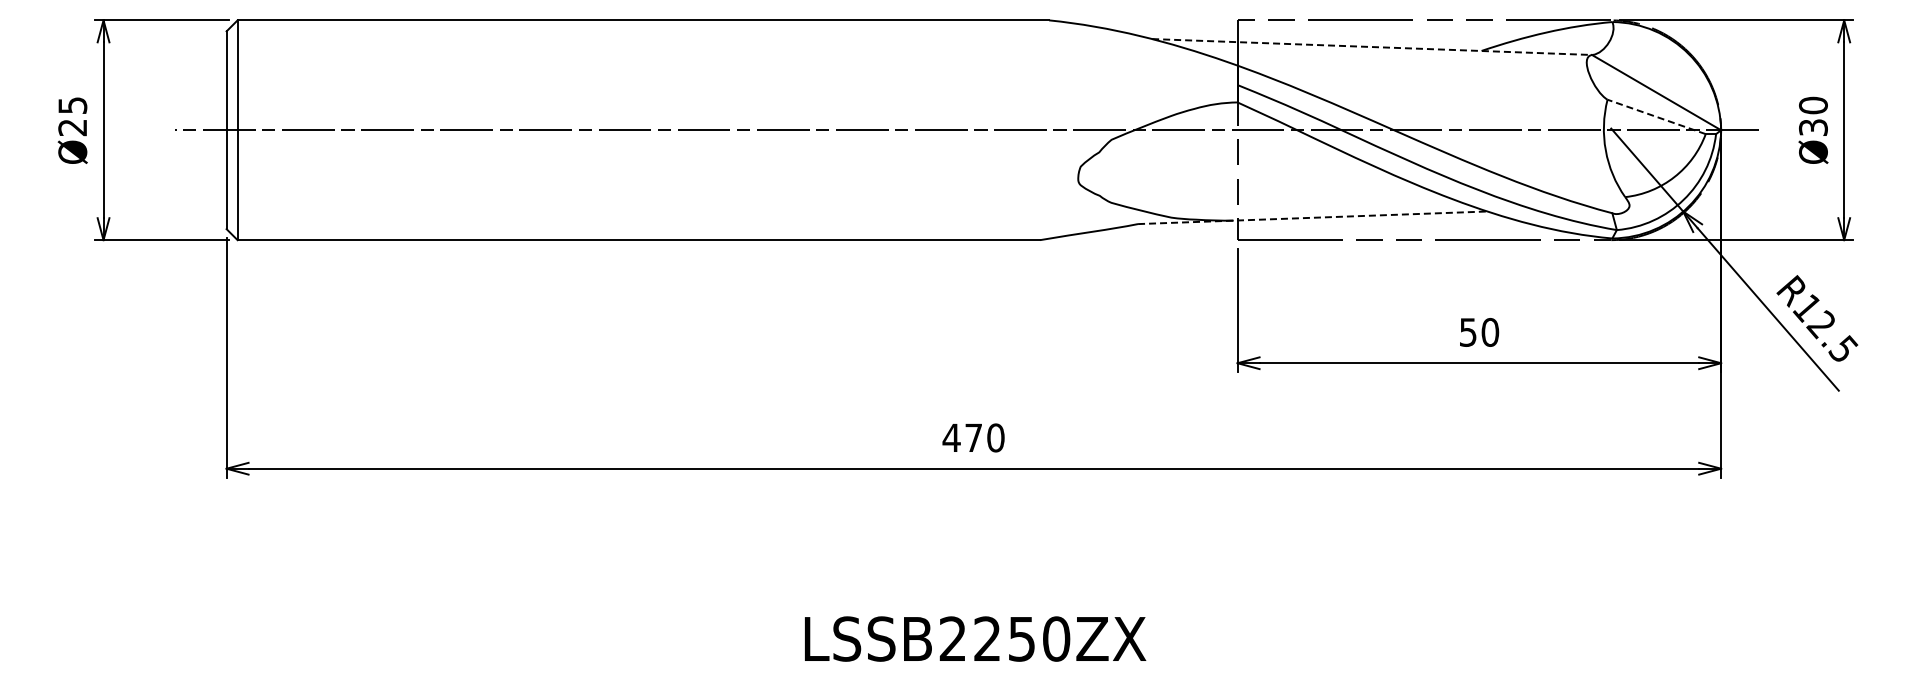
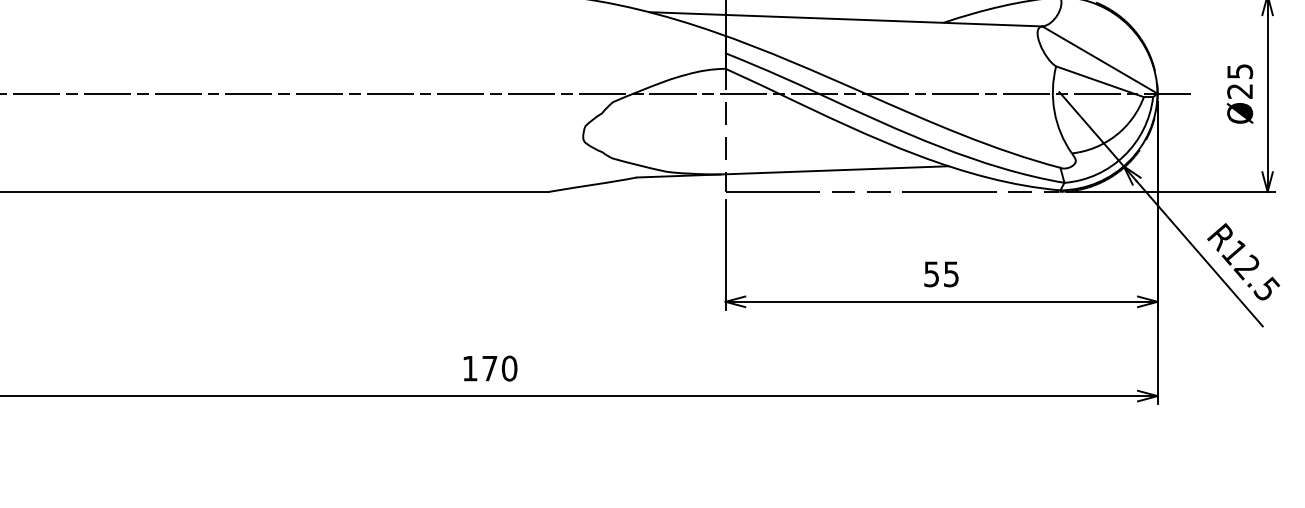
line: (1372, 47) -> (846, 19), dashed -> solid
line: (1656, 116) -> (1099, 81), dashed -> solid
text: (1813, 116) -> (1240, 81), Ø30 -> Ø25
line: (1312, 217) -> (792, 171), dashed -> solid
text: (1490, 332) -> (951, 274), 50 -> 55
text: (951, 437) -> (469, 368), 470 -> 170

